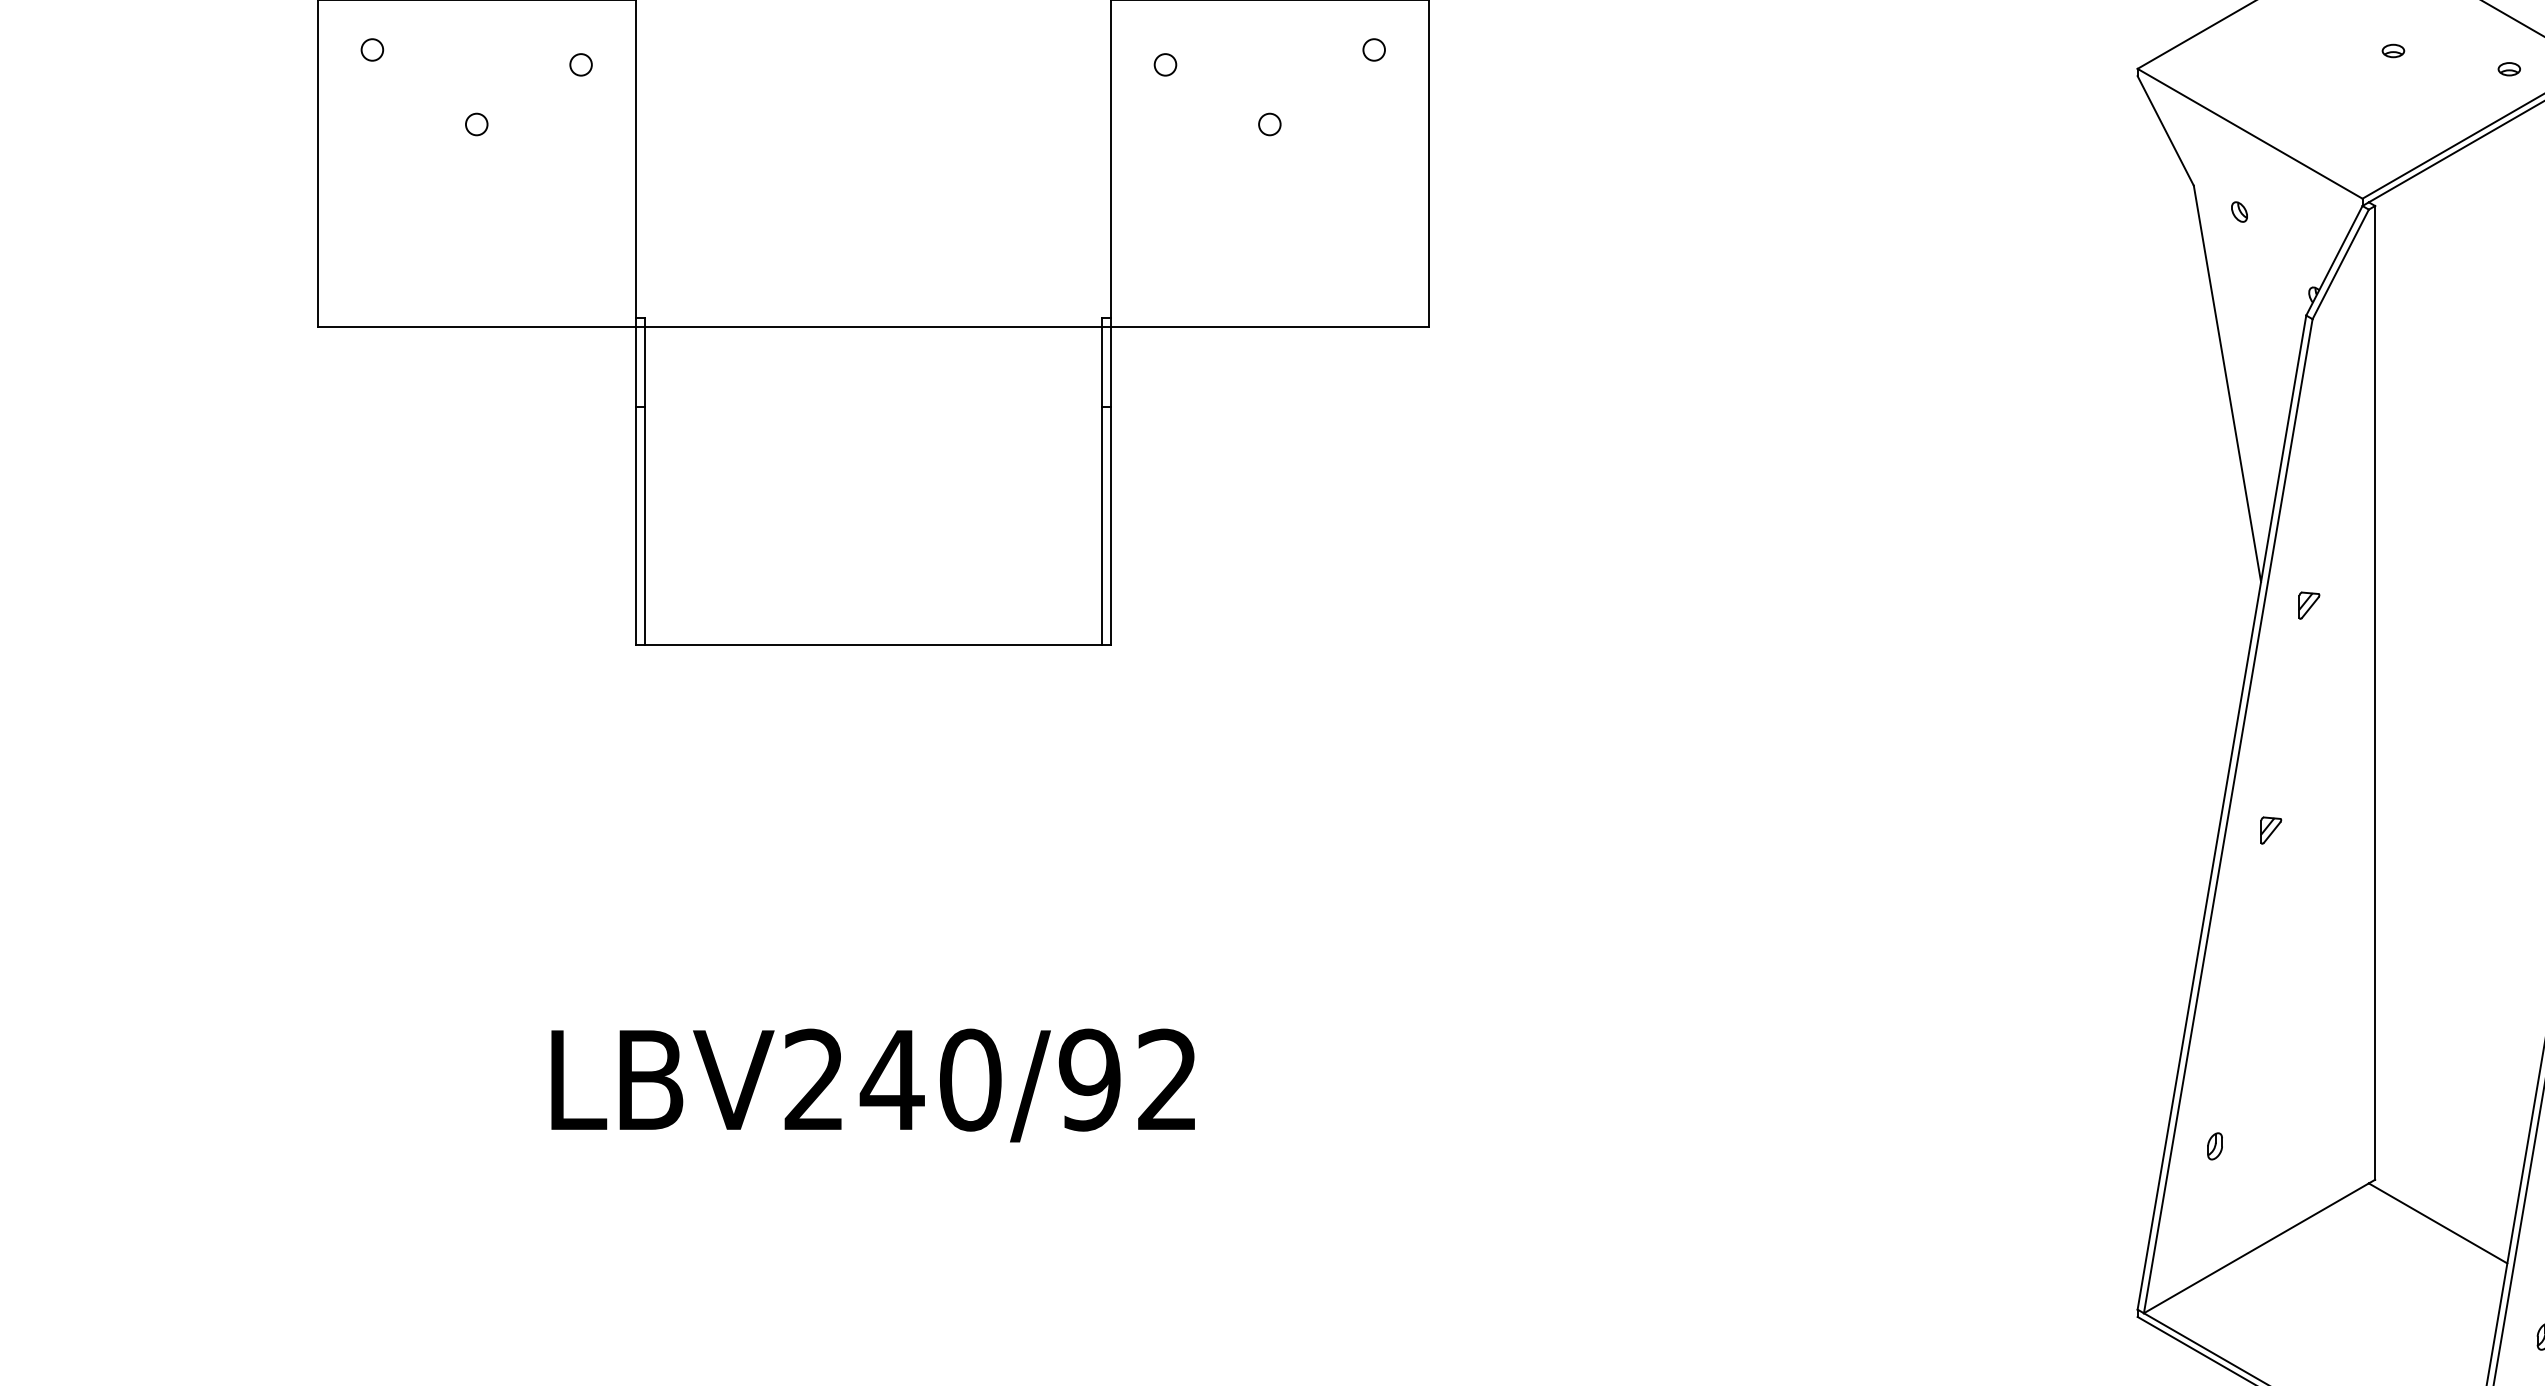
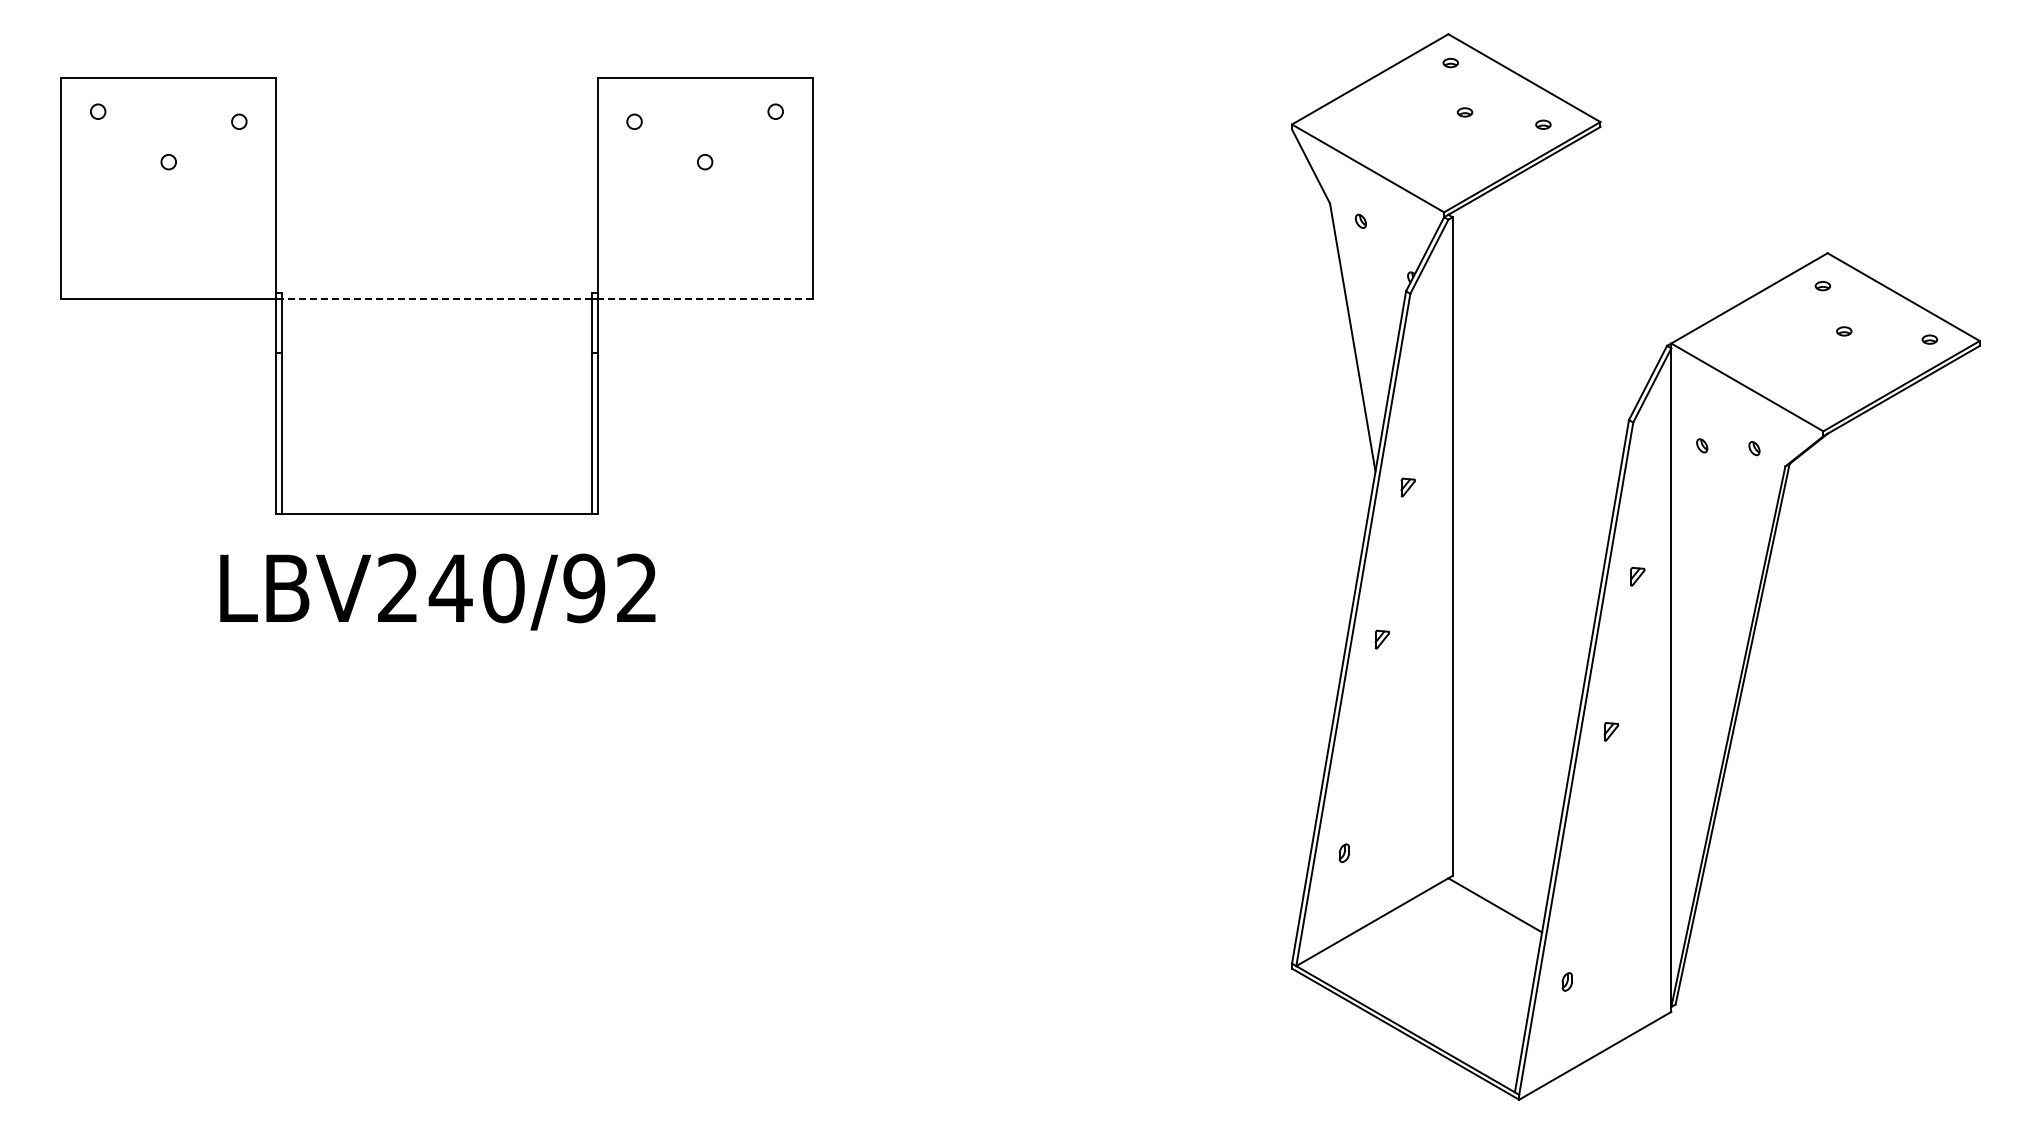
line: (872, 327) -> (436, 299), solid -> dashed
line: (1270, 327) -> (705, 299), solid -> dashed
text: (872, 1084) -> (437, 591), moved

